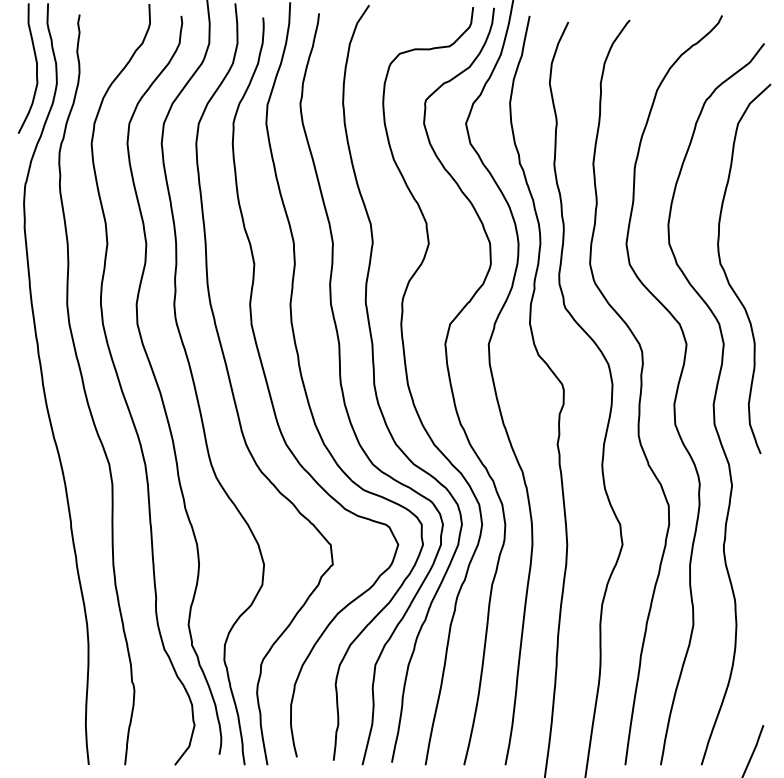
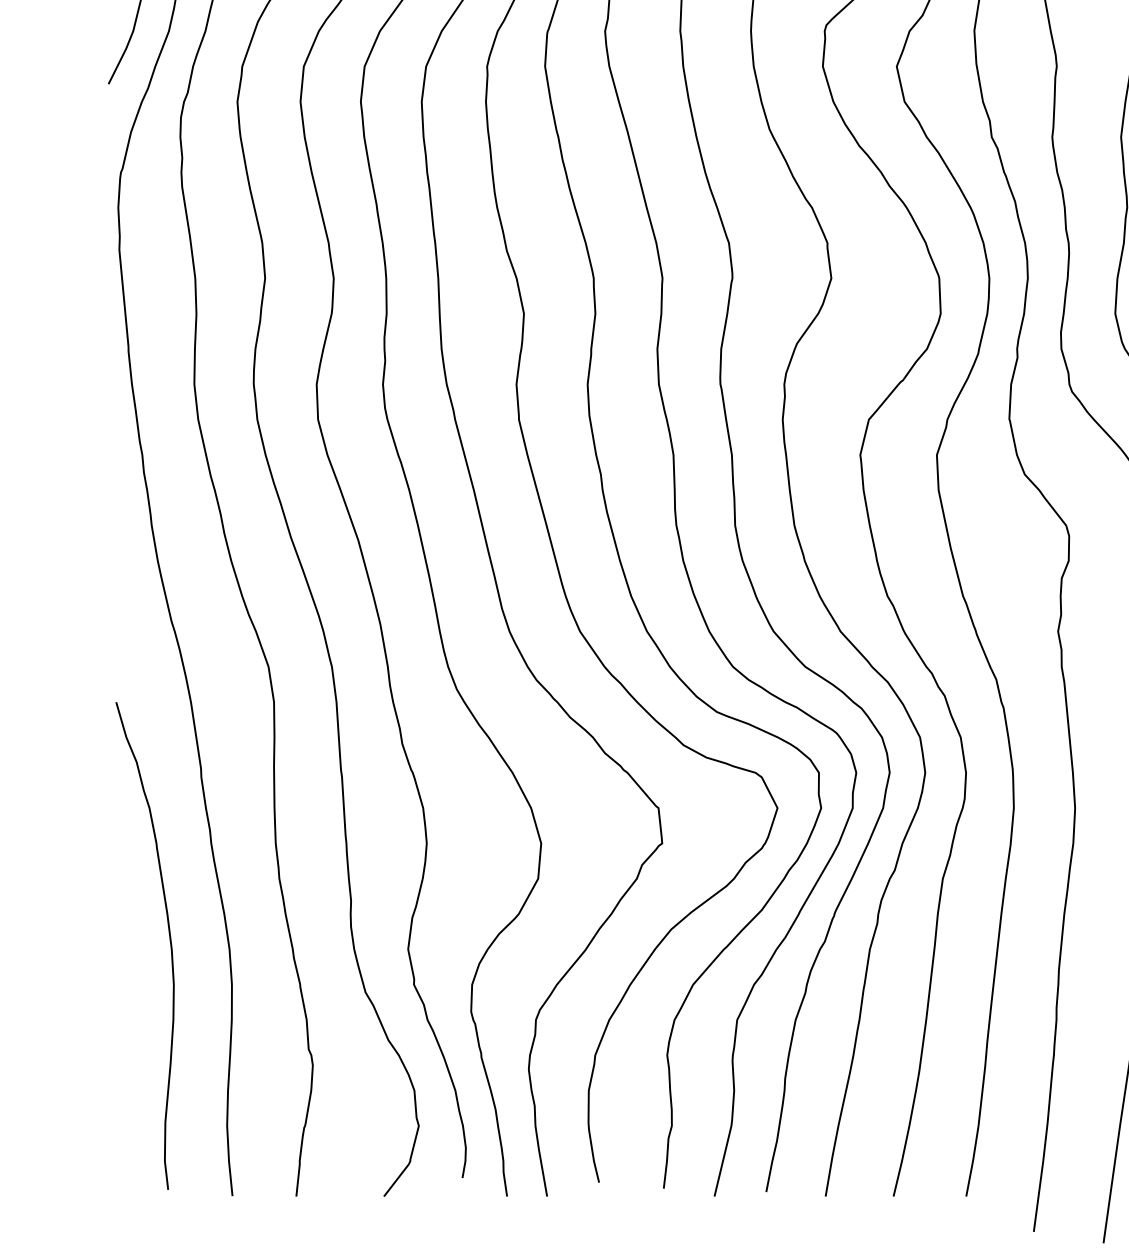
curve: (52, 620) -> (168, 941), added

